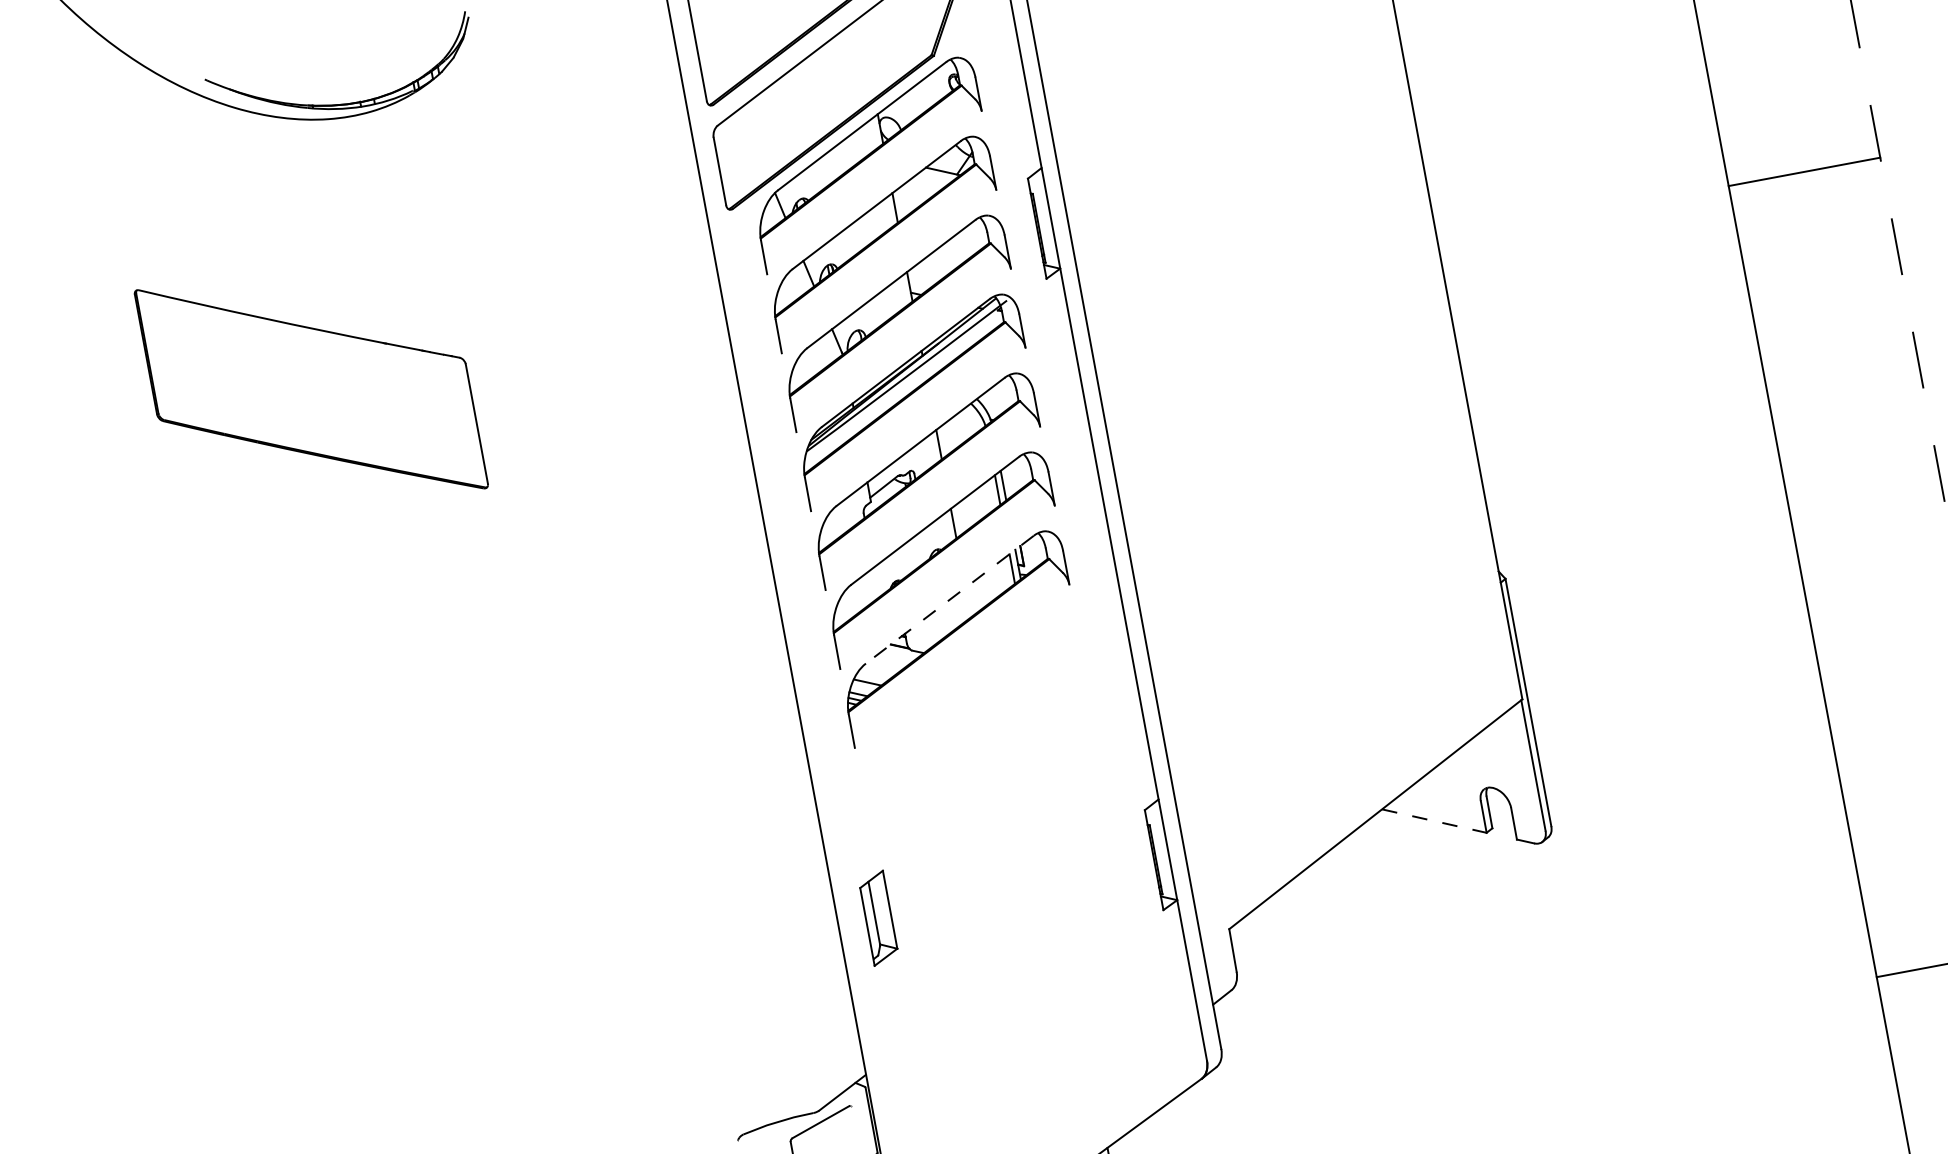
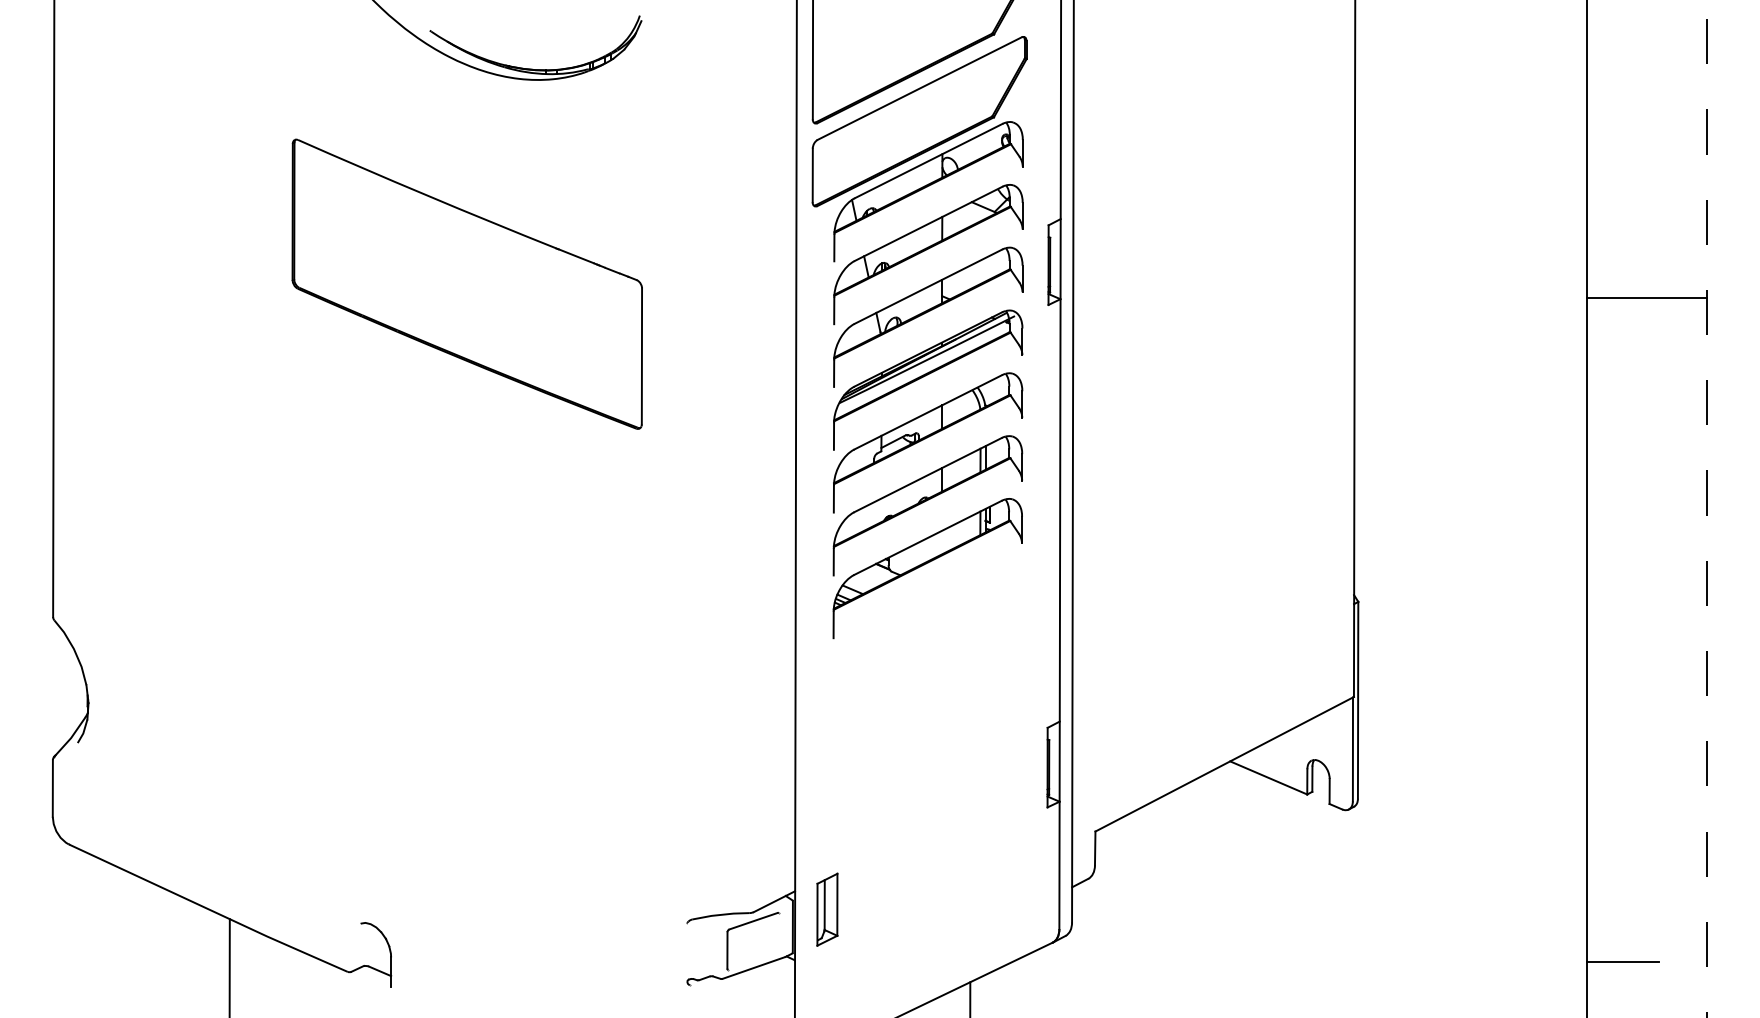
line: (1803, 171) -> (1646, 297), moved
part: (310, 388) -> (466, 283), size x1.43
line: (949, 599) -> (927, 537), dashed -> solid
line: (1433, 820) -> (1268, 777), dashed -> solid
part: (878, 918) -> (827, 909), moved

